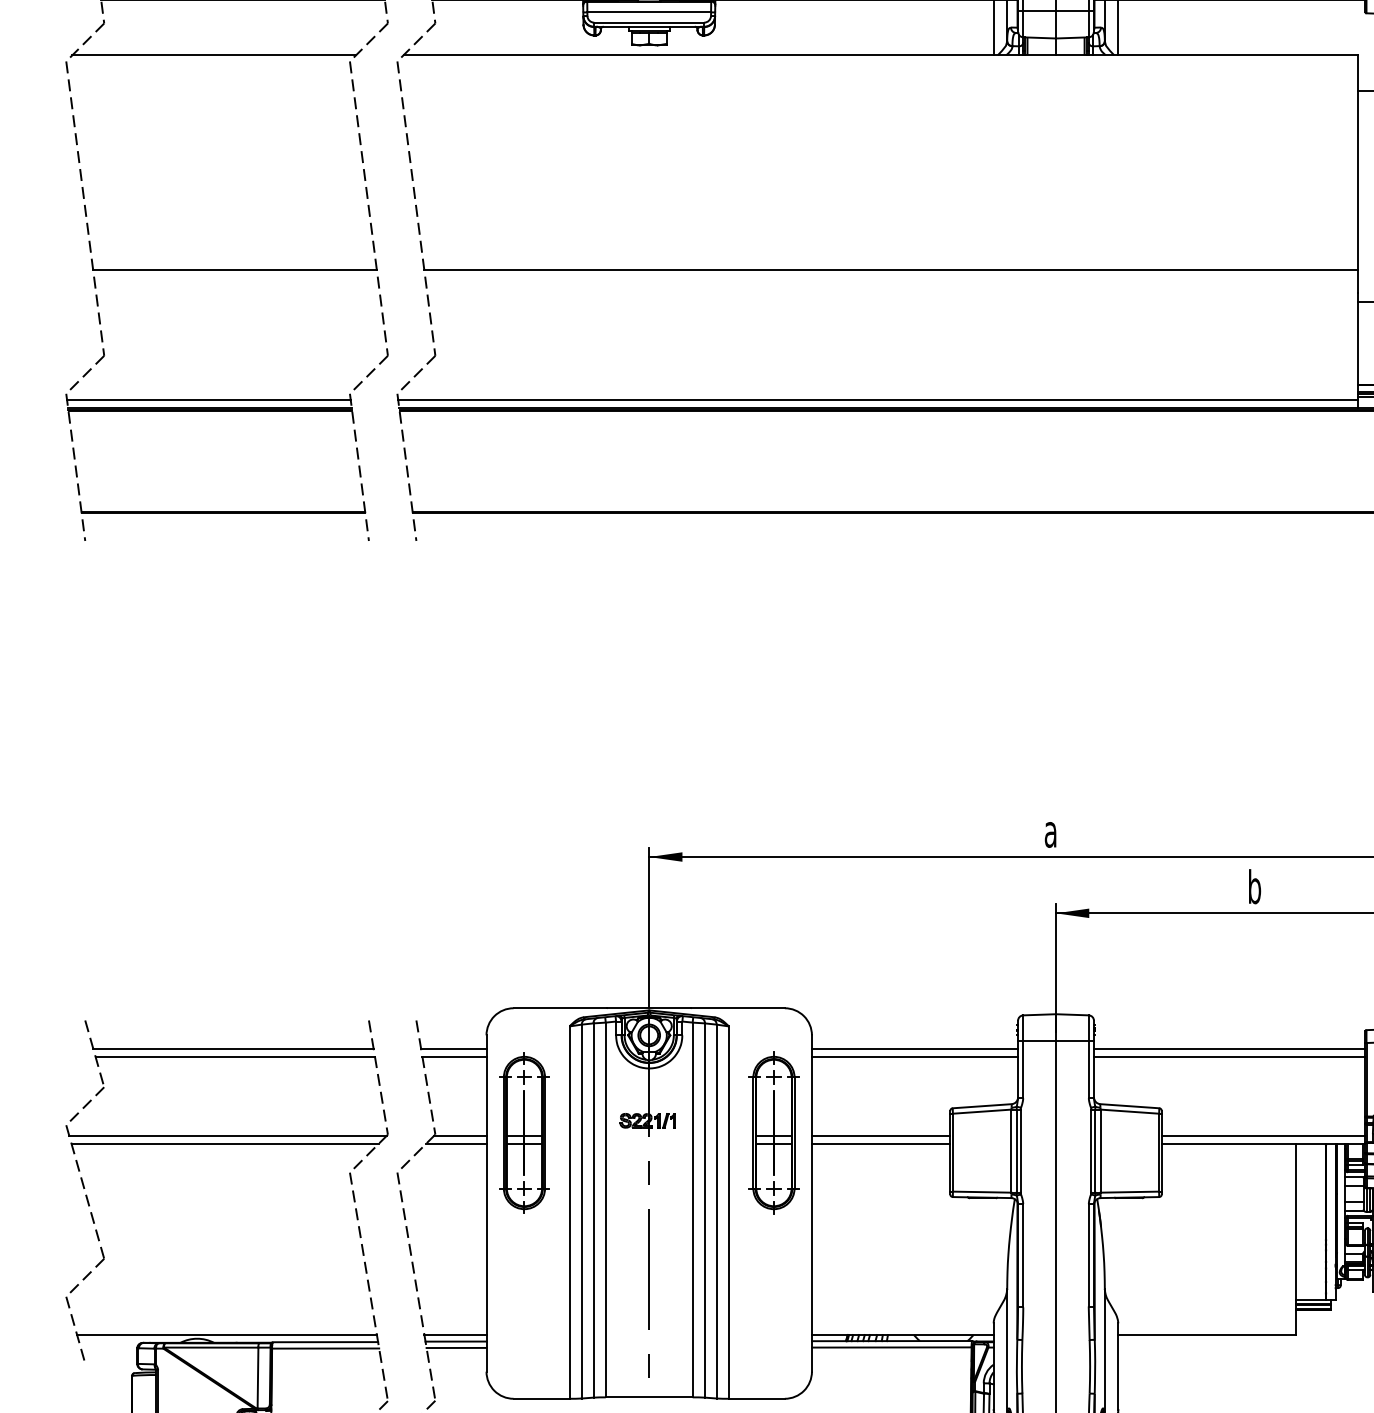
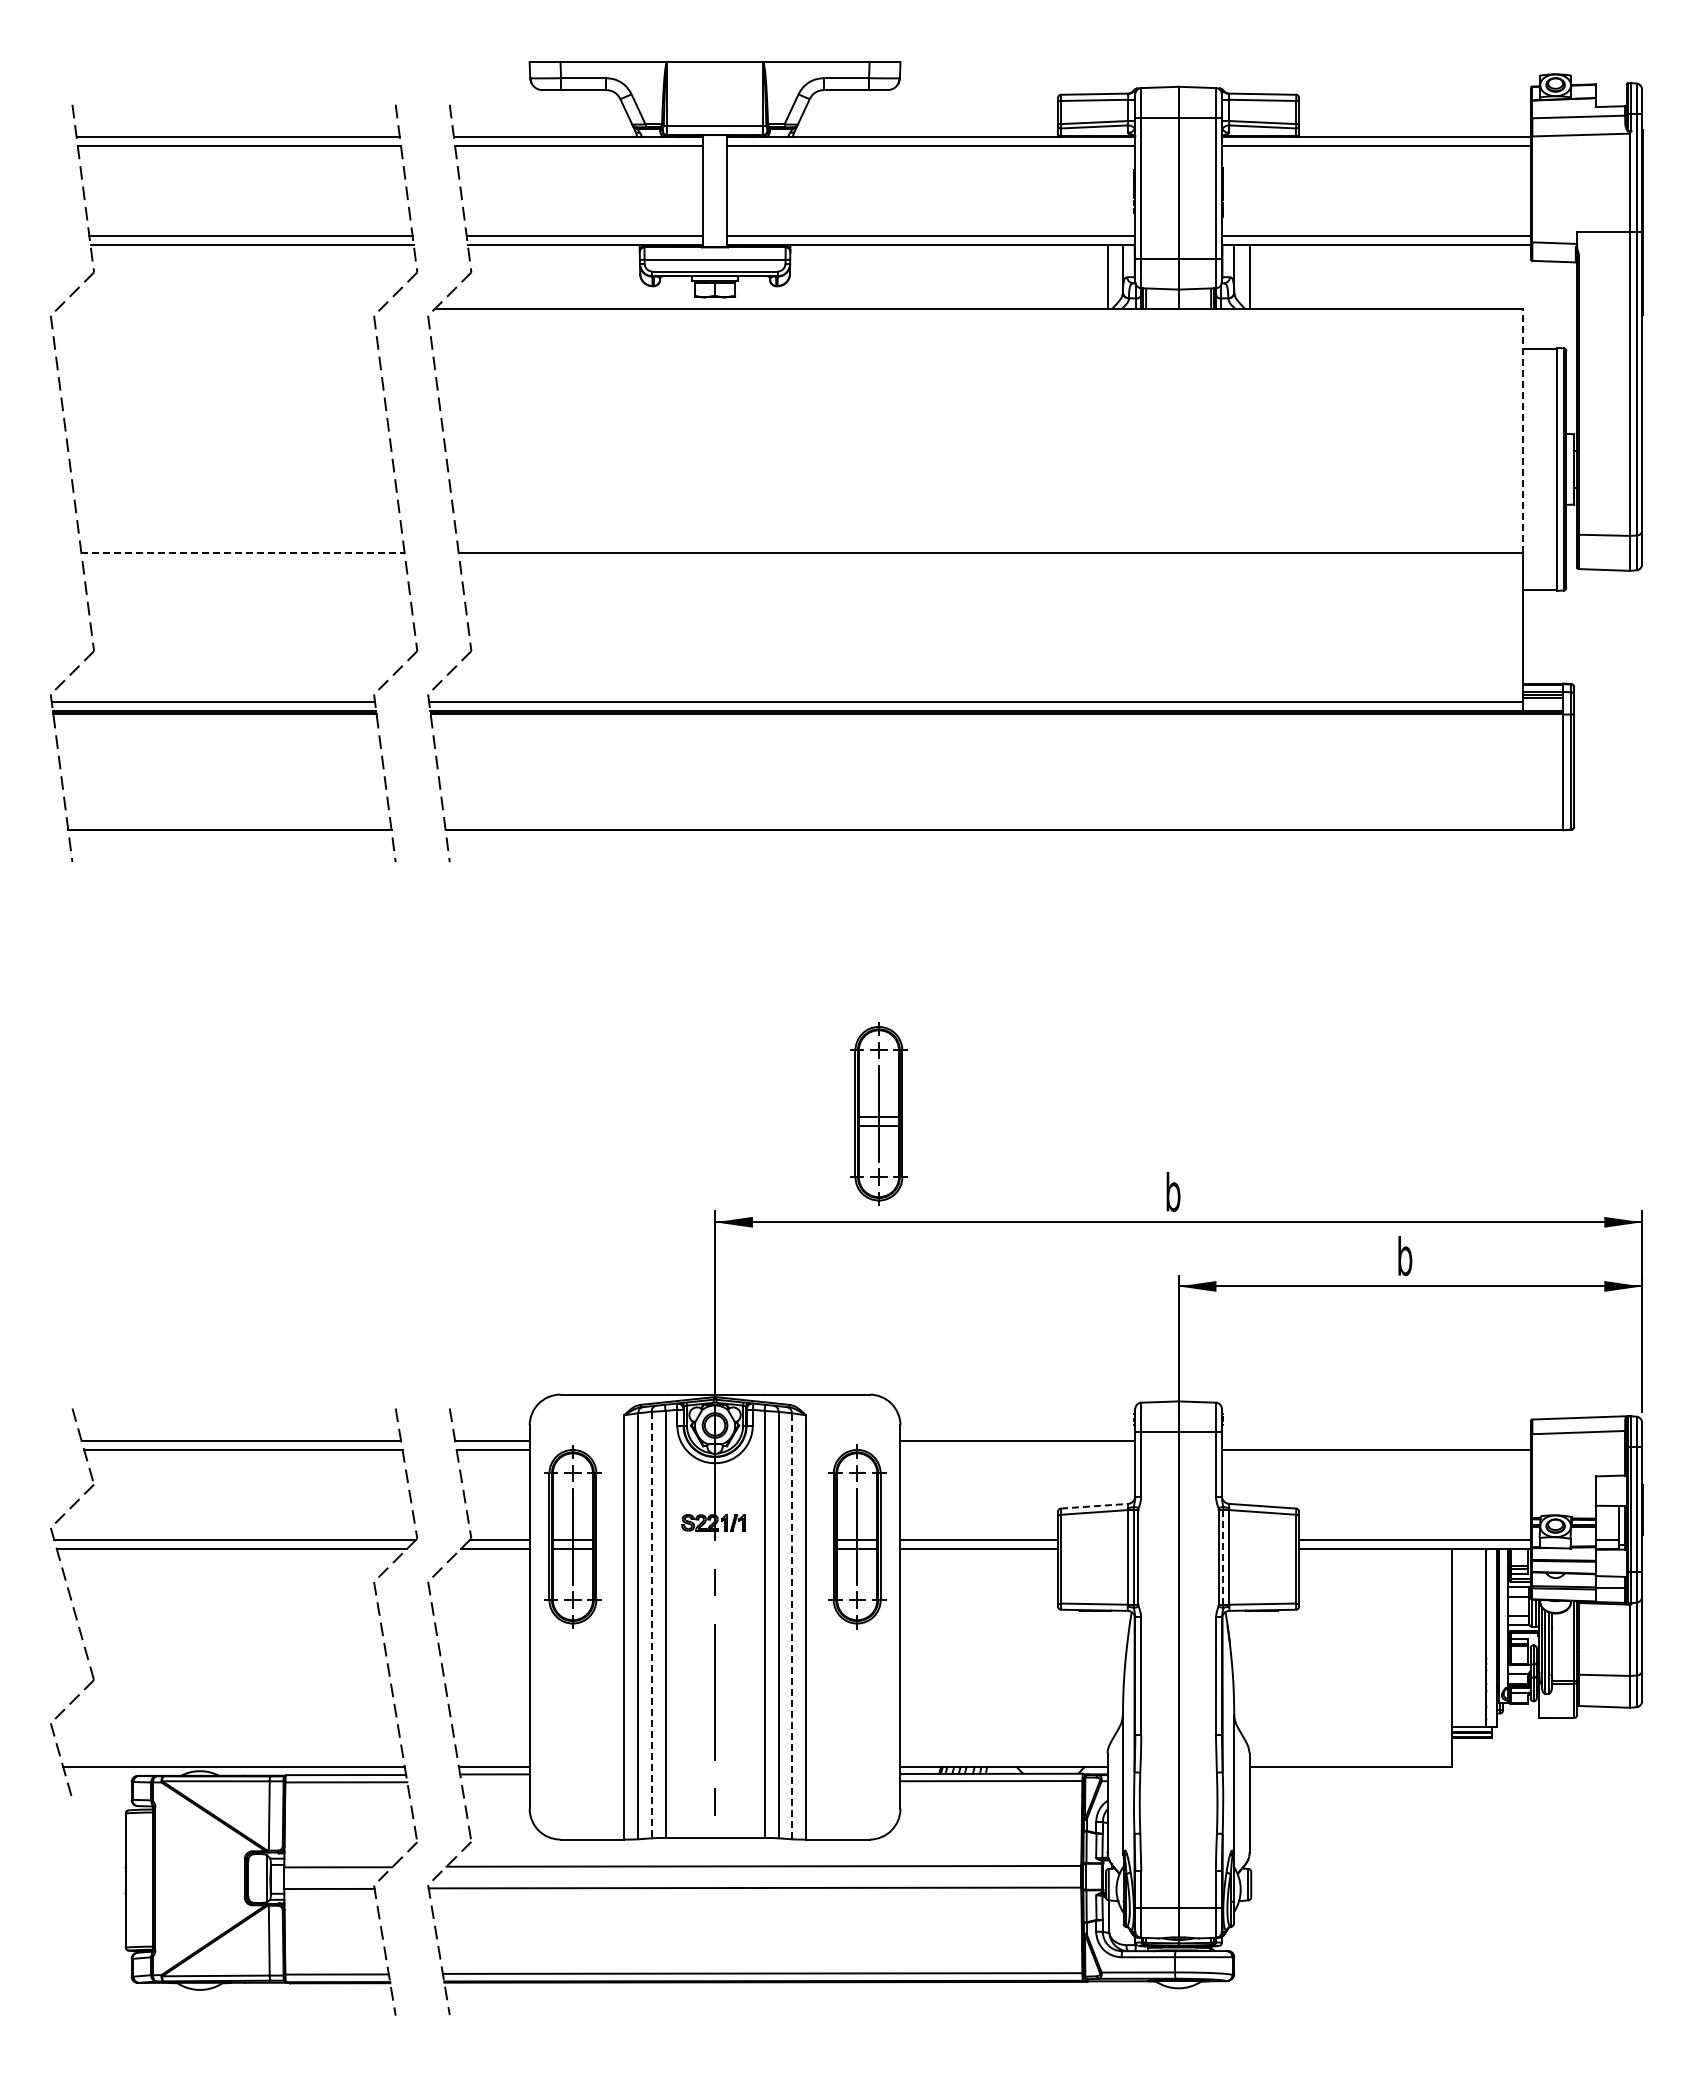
line: (214, 55) -> (219, 308), removed
line: (1358, 162) -> (1523, 430), solid -> dashed
line: (235, 269) -> (243, 552), solid -> dashed
part: (792, 761) -> (878, 1113), added
text: (1050, 830) -> (1172, 1191), a -> b
line: (1228, 1048) -> (1375, 1440), removed
line: (914, 1057) -> (1017, 1450), removed
line: (982, 1106) -> (1094, 1506), solid -> dashed
line: (1095, 1151) -> (1223, 1557), solid -> dashed
line: (593, 1210) -> (651, 1625), solid -> dashed
line: (716, 1210) -> (791, 1625), solid -> dashed
line: (456, 1347) -> (495, 1781), removed

